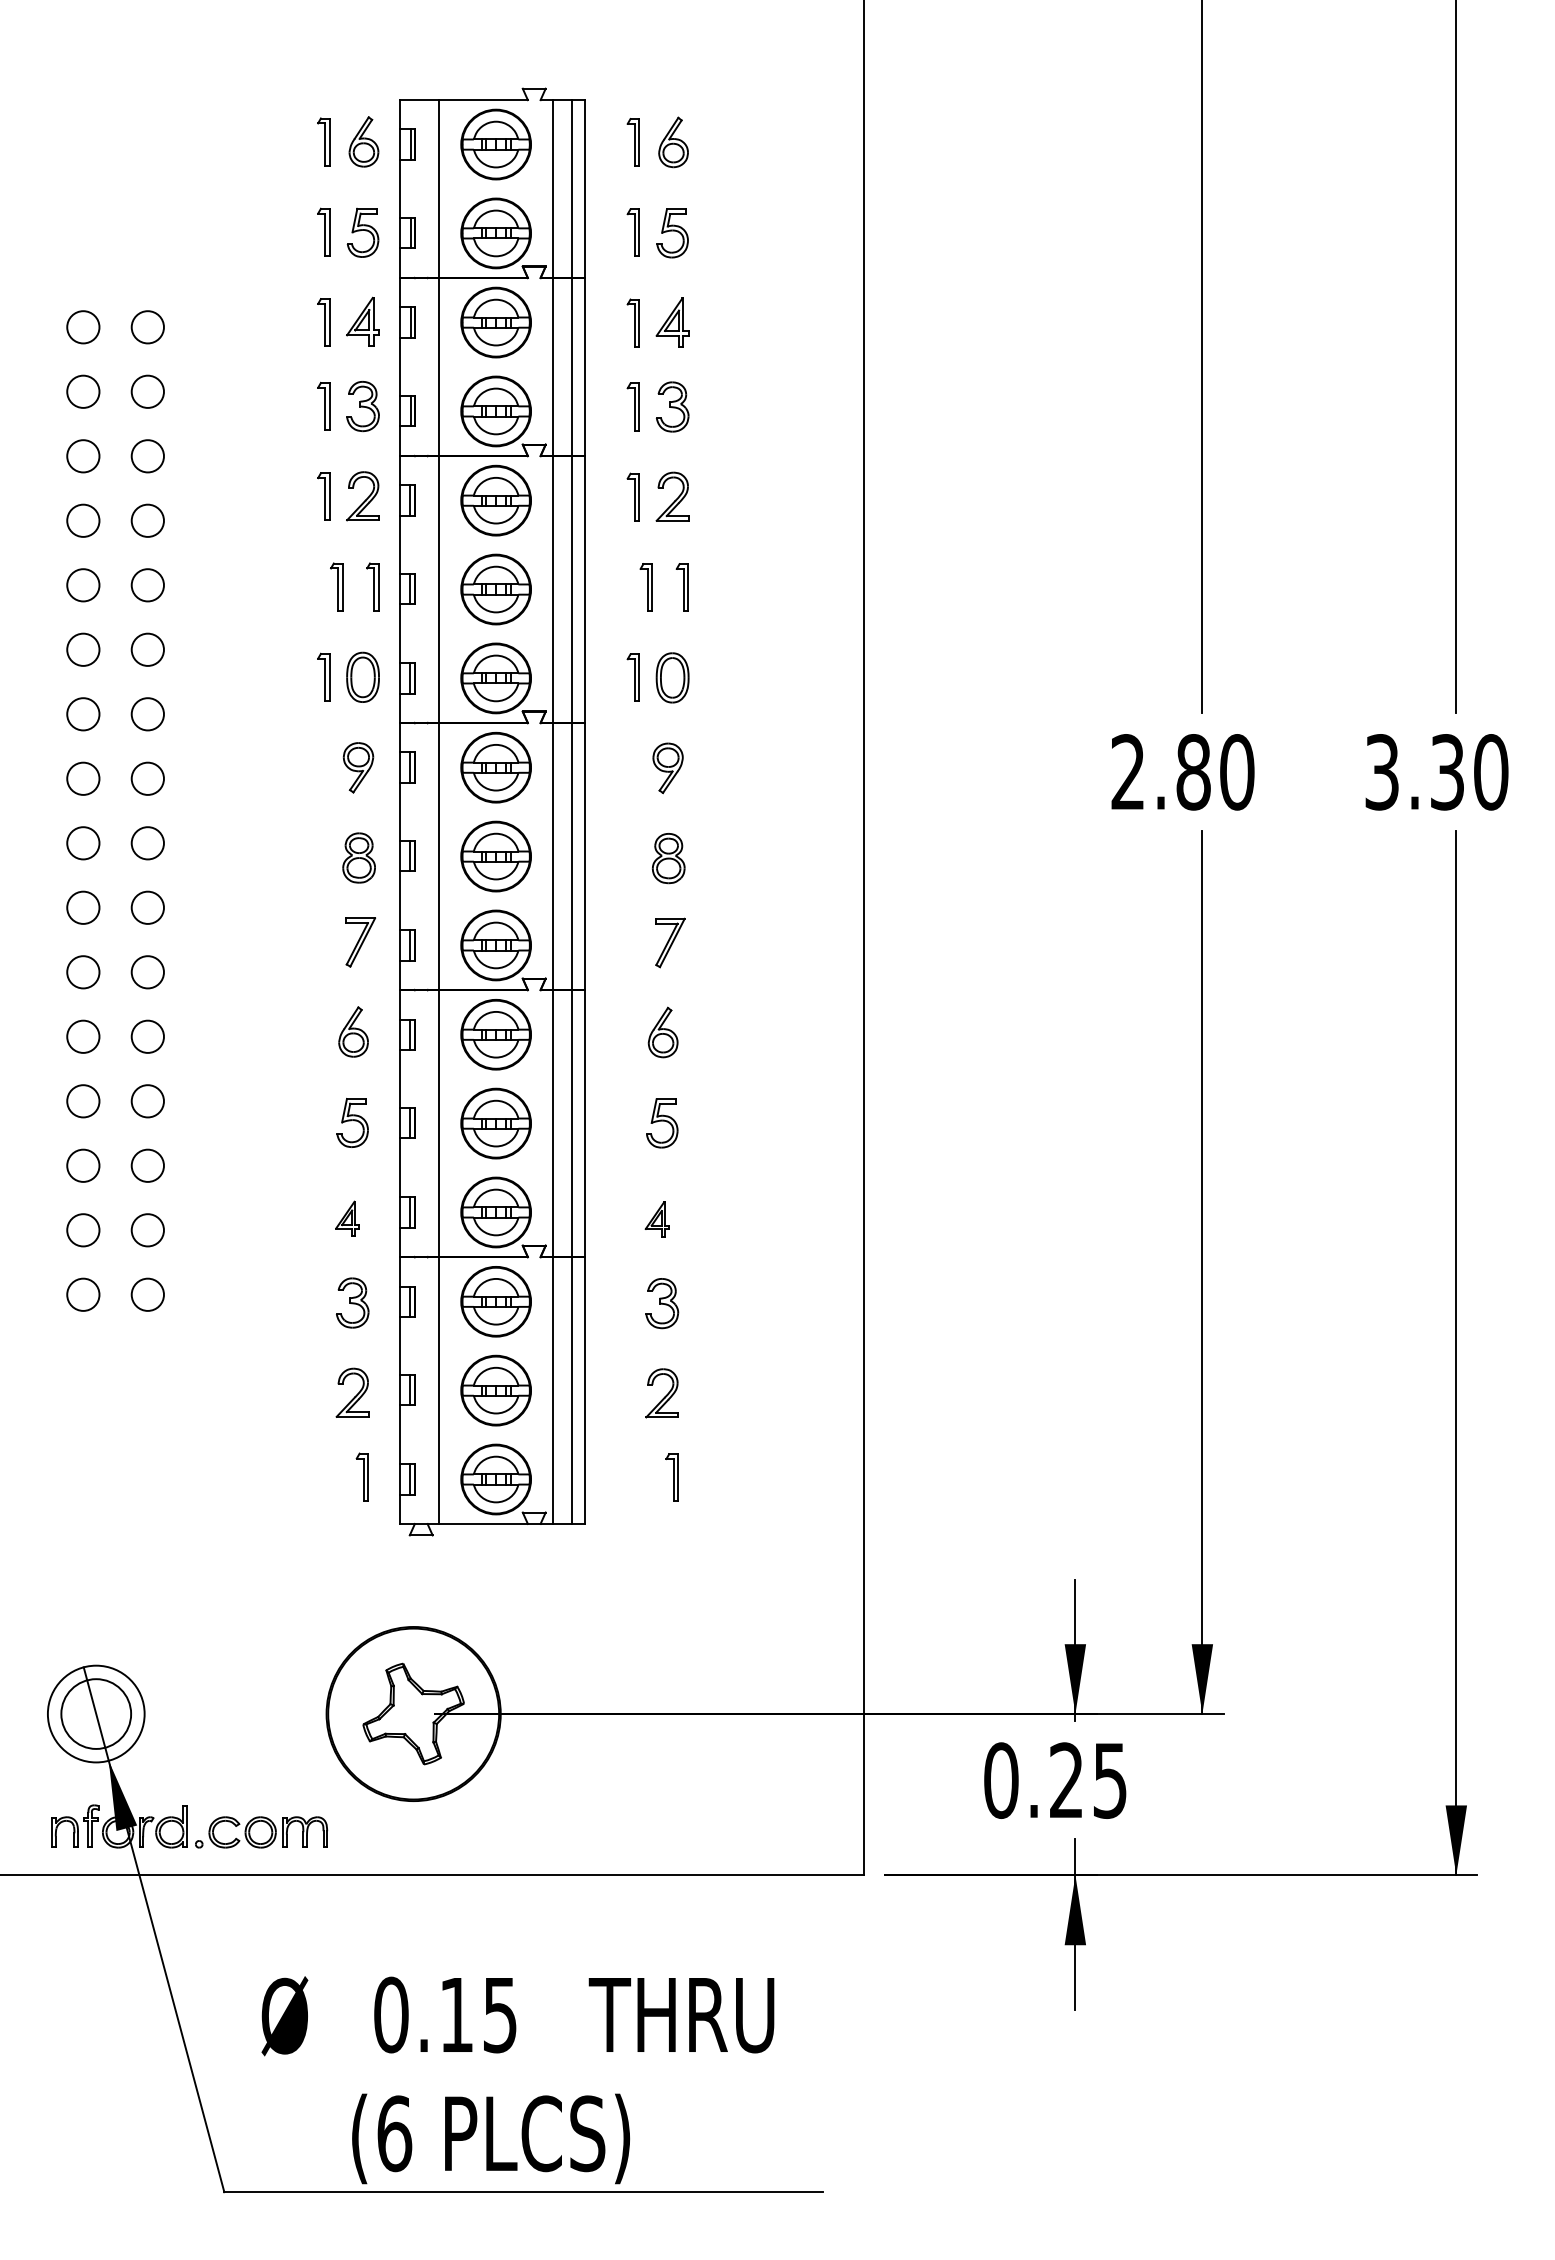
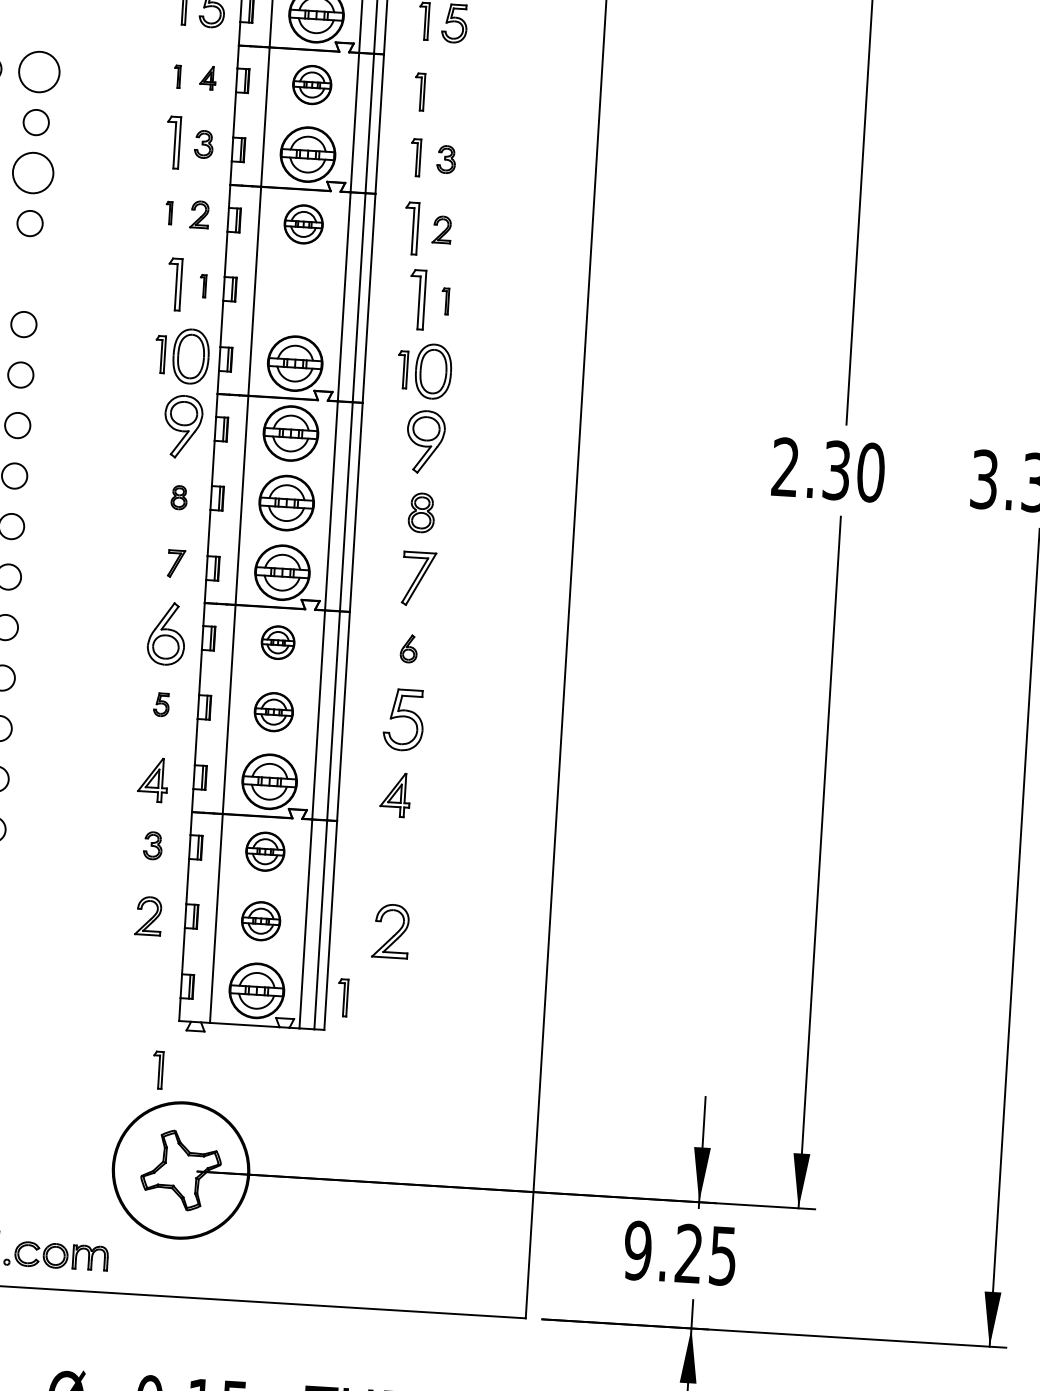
part: (362, 321) -> (207, 77), size x0.6
part: (323, 322) -> (177, 76), size x0.6
part: (495, 322) -> (311, 84), size x0.7
part: (672, 322) -> (450, 93), removed
circle: (147, 327) -> (39, 72), size x1.6
part: (323, 405) -> (173, 141), size x1.4
part: (362, 406) -> (203, 144), size x0.7
part: (672, 406) -> (446, 159), size x0.7
circle: (147, 456) -> (32, 173), size x1.6
part: (323, 496) -> (168, 212), size x0.6
part: (362, 496) -> (199, 214), size x0.7
part: (632, 496) -> (410, 227), size x1.4
part: (672, 496) -> (442, 229), size x0.7
part: (495, 500) -> (303, 224), size x0.7
circle: (147, 585) -> (26, 274), removed
part: (336, 586) -> (174, 284), size x1.4
part: (372, 586) -> (202, 285), size x0.6
part: (645, 587) -> (416, 299), size x1.6
part: (681, 587) -> (444, 301), size x0.7
part: (495, 589) -> (298, 293), removed
part: (362, 676) -> (190, 355), size x1.4
part: (672, 677) -> (433, 371), size x1.4
part: (358, 767) -> (183, 426), size x1.6
part: (667, 768) -> (425, 442), size x1.6
text: (1193, 772) -> (836, 470), 2.80 -> 2.30
part: (358, 857) -> (178, 497), size x0.6
part: (360, 942) -> (176, 563), size x0.7
part: (670, 942) -> (419, 578), size x1.4
part: (353, 1031) -> (166, 633), size x1.6
part: (662, 1032) -> (408, 648), size x0.7
part: (495, 1034) -> (277, 642), size x0.6
part: (352, 1122) -> (161, 704), size x0.6
part: (495, 1123) -> (273, 712), size x0.7
part: (662, 1123) -> (404, 720), size x1.6
part: (347, 1218) -> (152, 779), size x1.6
part: (656, 1219) -> (394, 794), size x1.6
part: (495, 1301) -> (264, 851), size x0.7
part: (352, 1302) -> (152, 845), size x0.7
part: (662, 1303) -> (395, 861), removed
part: (495, 1390) -> (260, 921), size x0.7
part: (661, 1393) -> (390, 931), size x1.4
part: (361, 1476) -> (157, 1069), moved
part: (671, 1477) -> (342, 997), moved
text: (1001, 1780) -> (638, 1250), 0.25 -> 9.25

